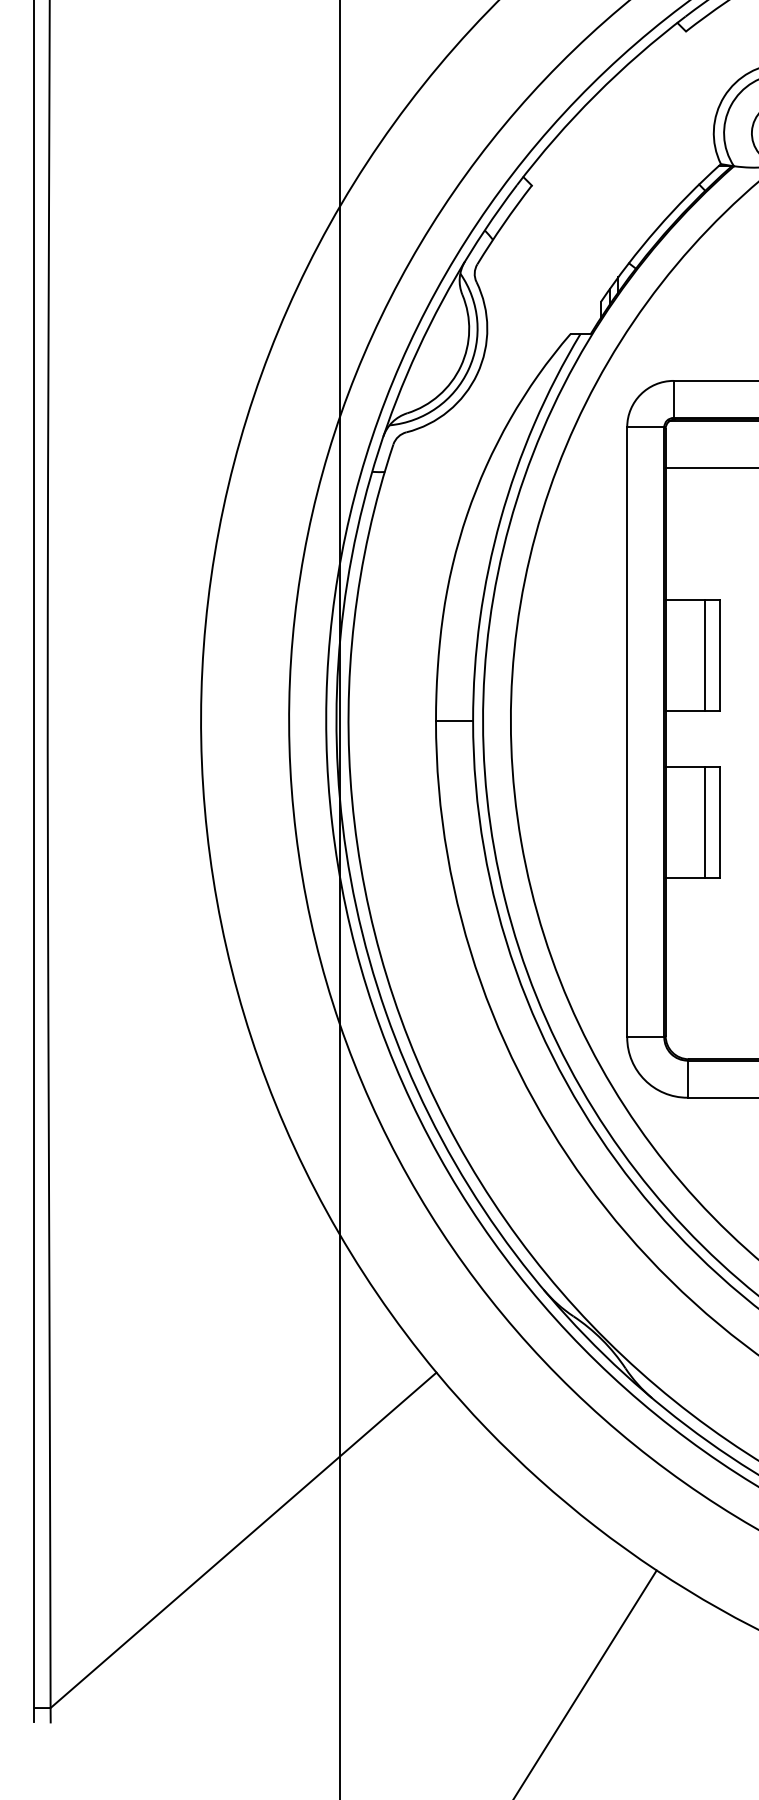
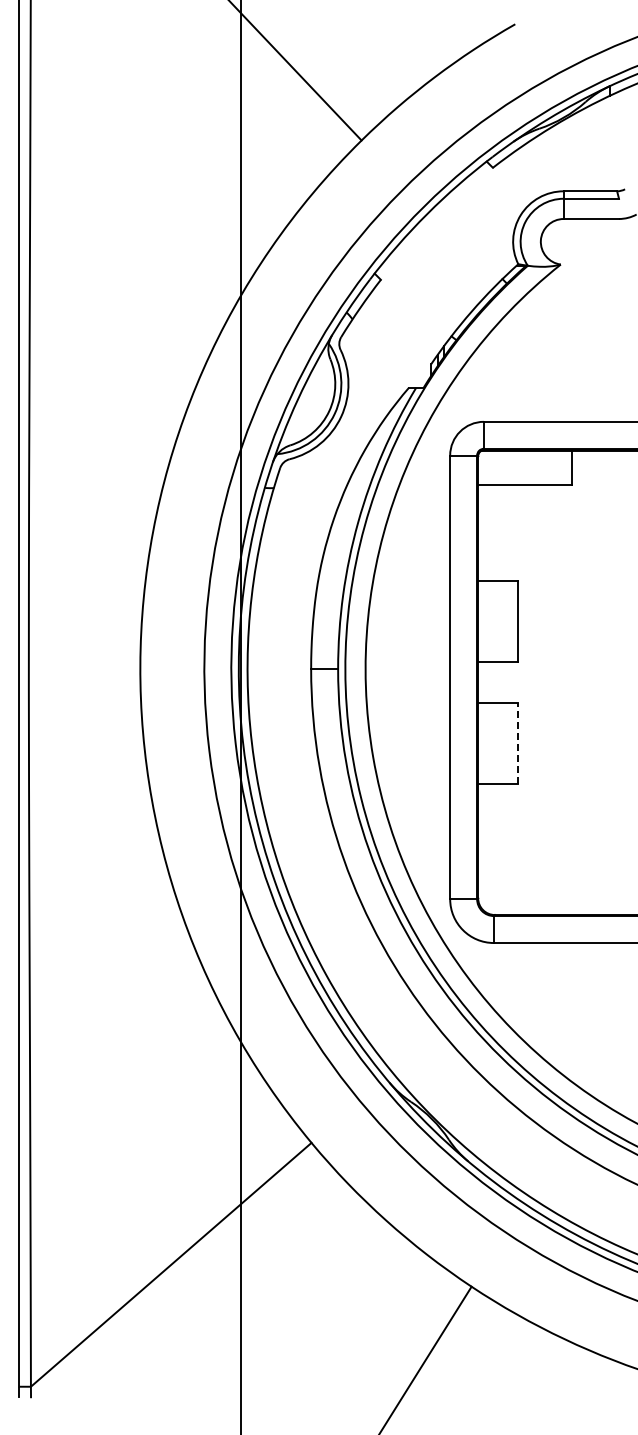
line: (704, 655) -> (506, 621), removed
line: (704, 821) -> (506, 742), removed
line: (719, 821) -> (517, 742), solid -> dashed

